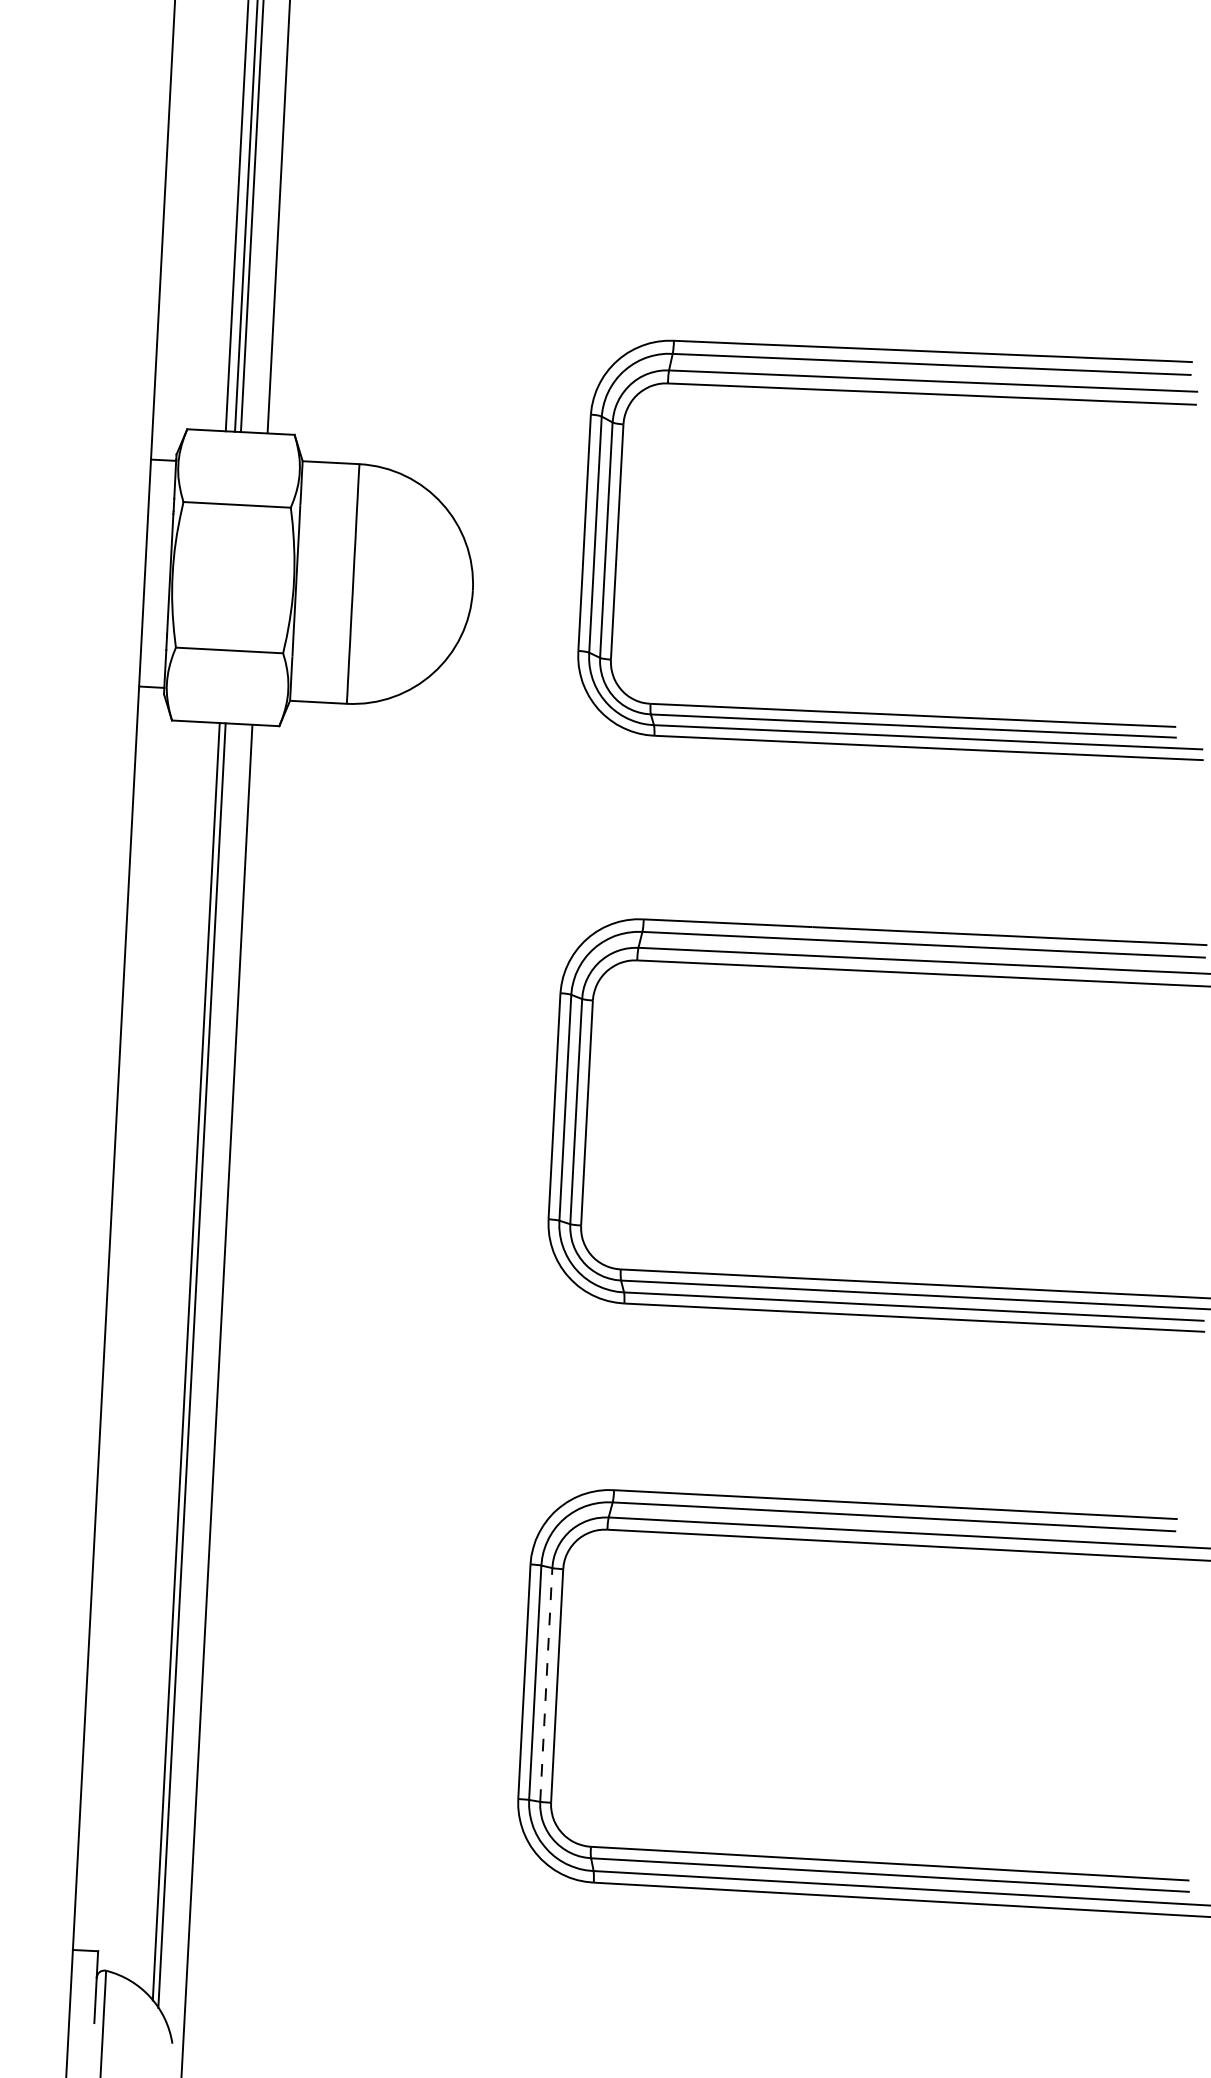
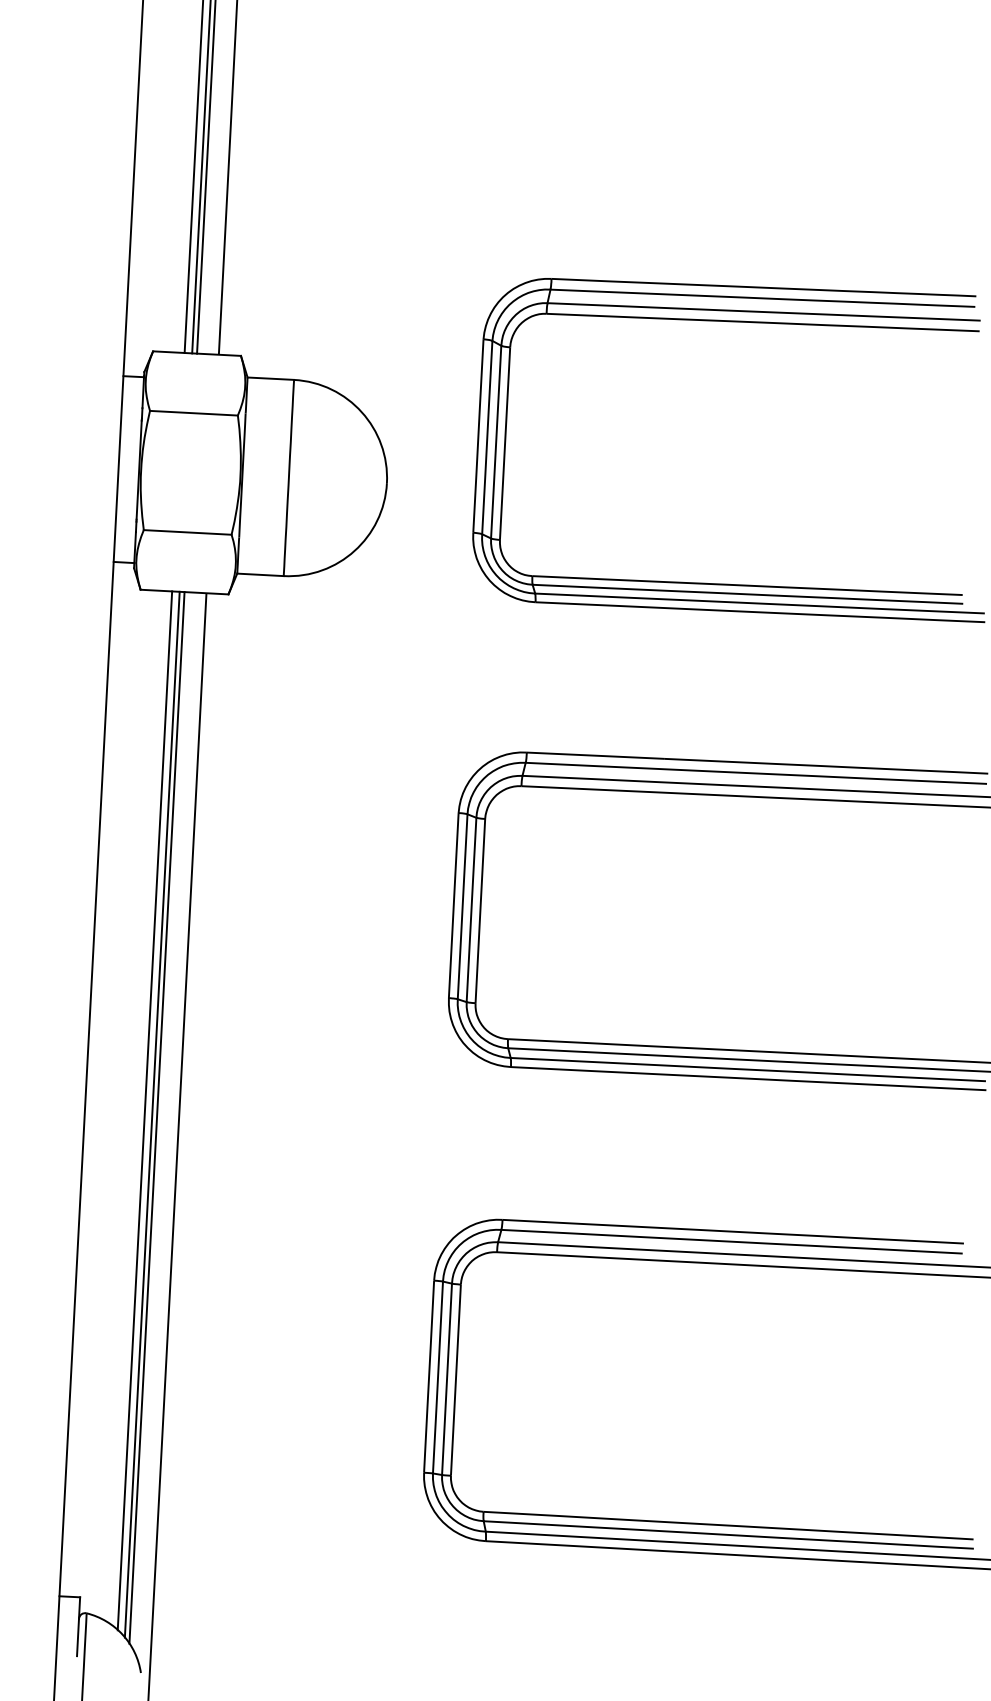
line: (176, 1356) -> (144, 1110), added
line: (546, 1685) -> (447, 1379), dashed -> solid

